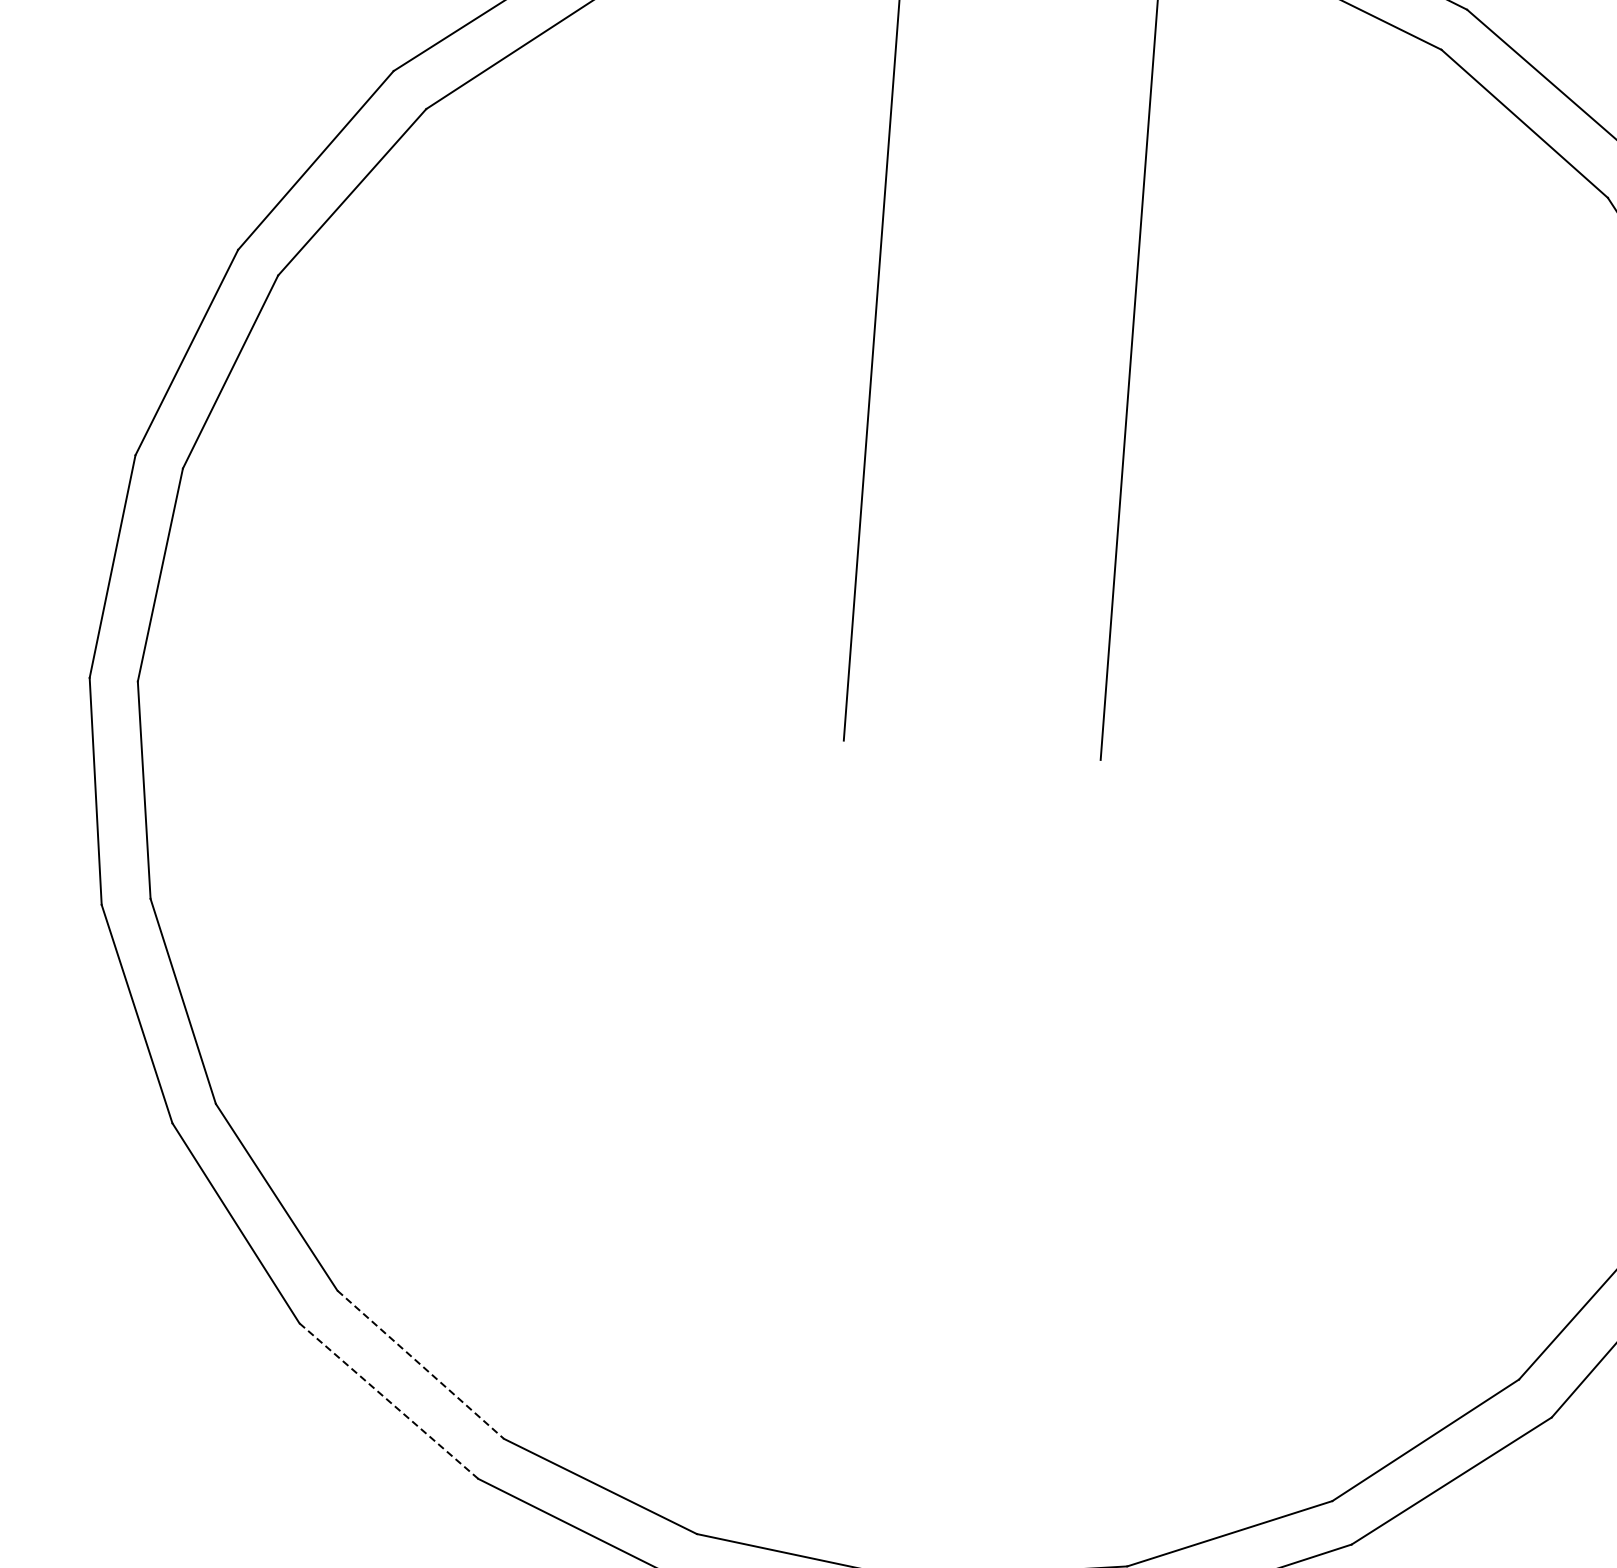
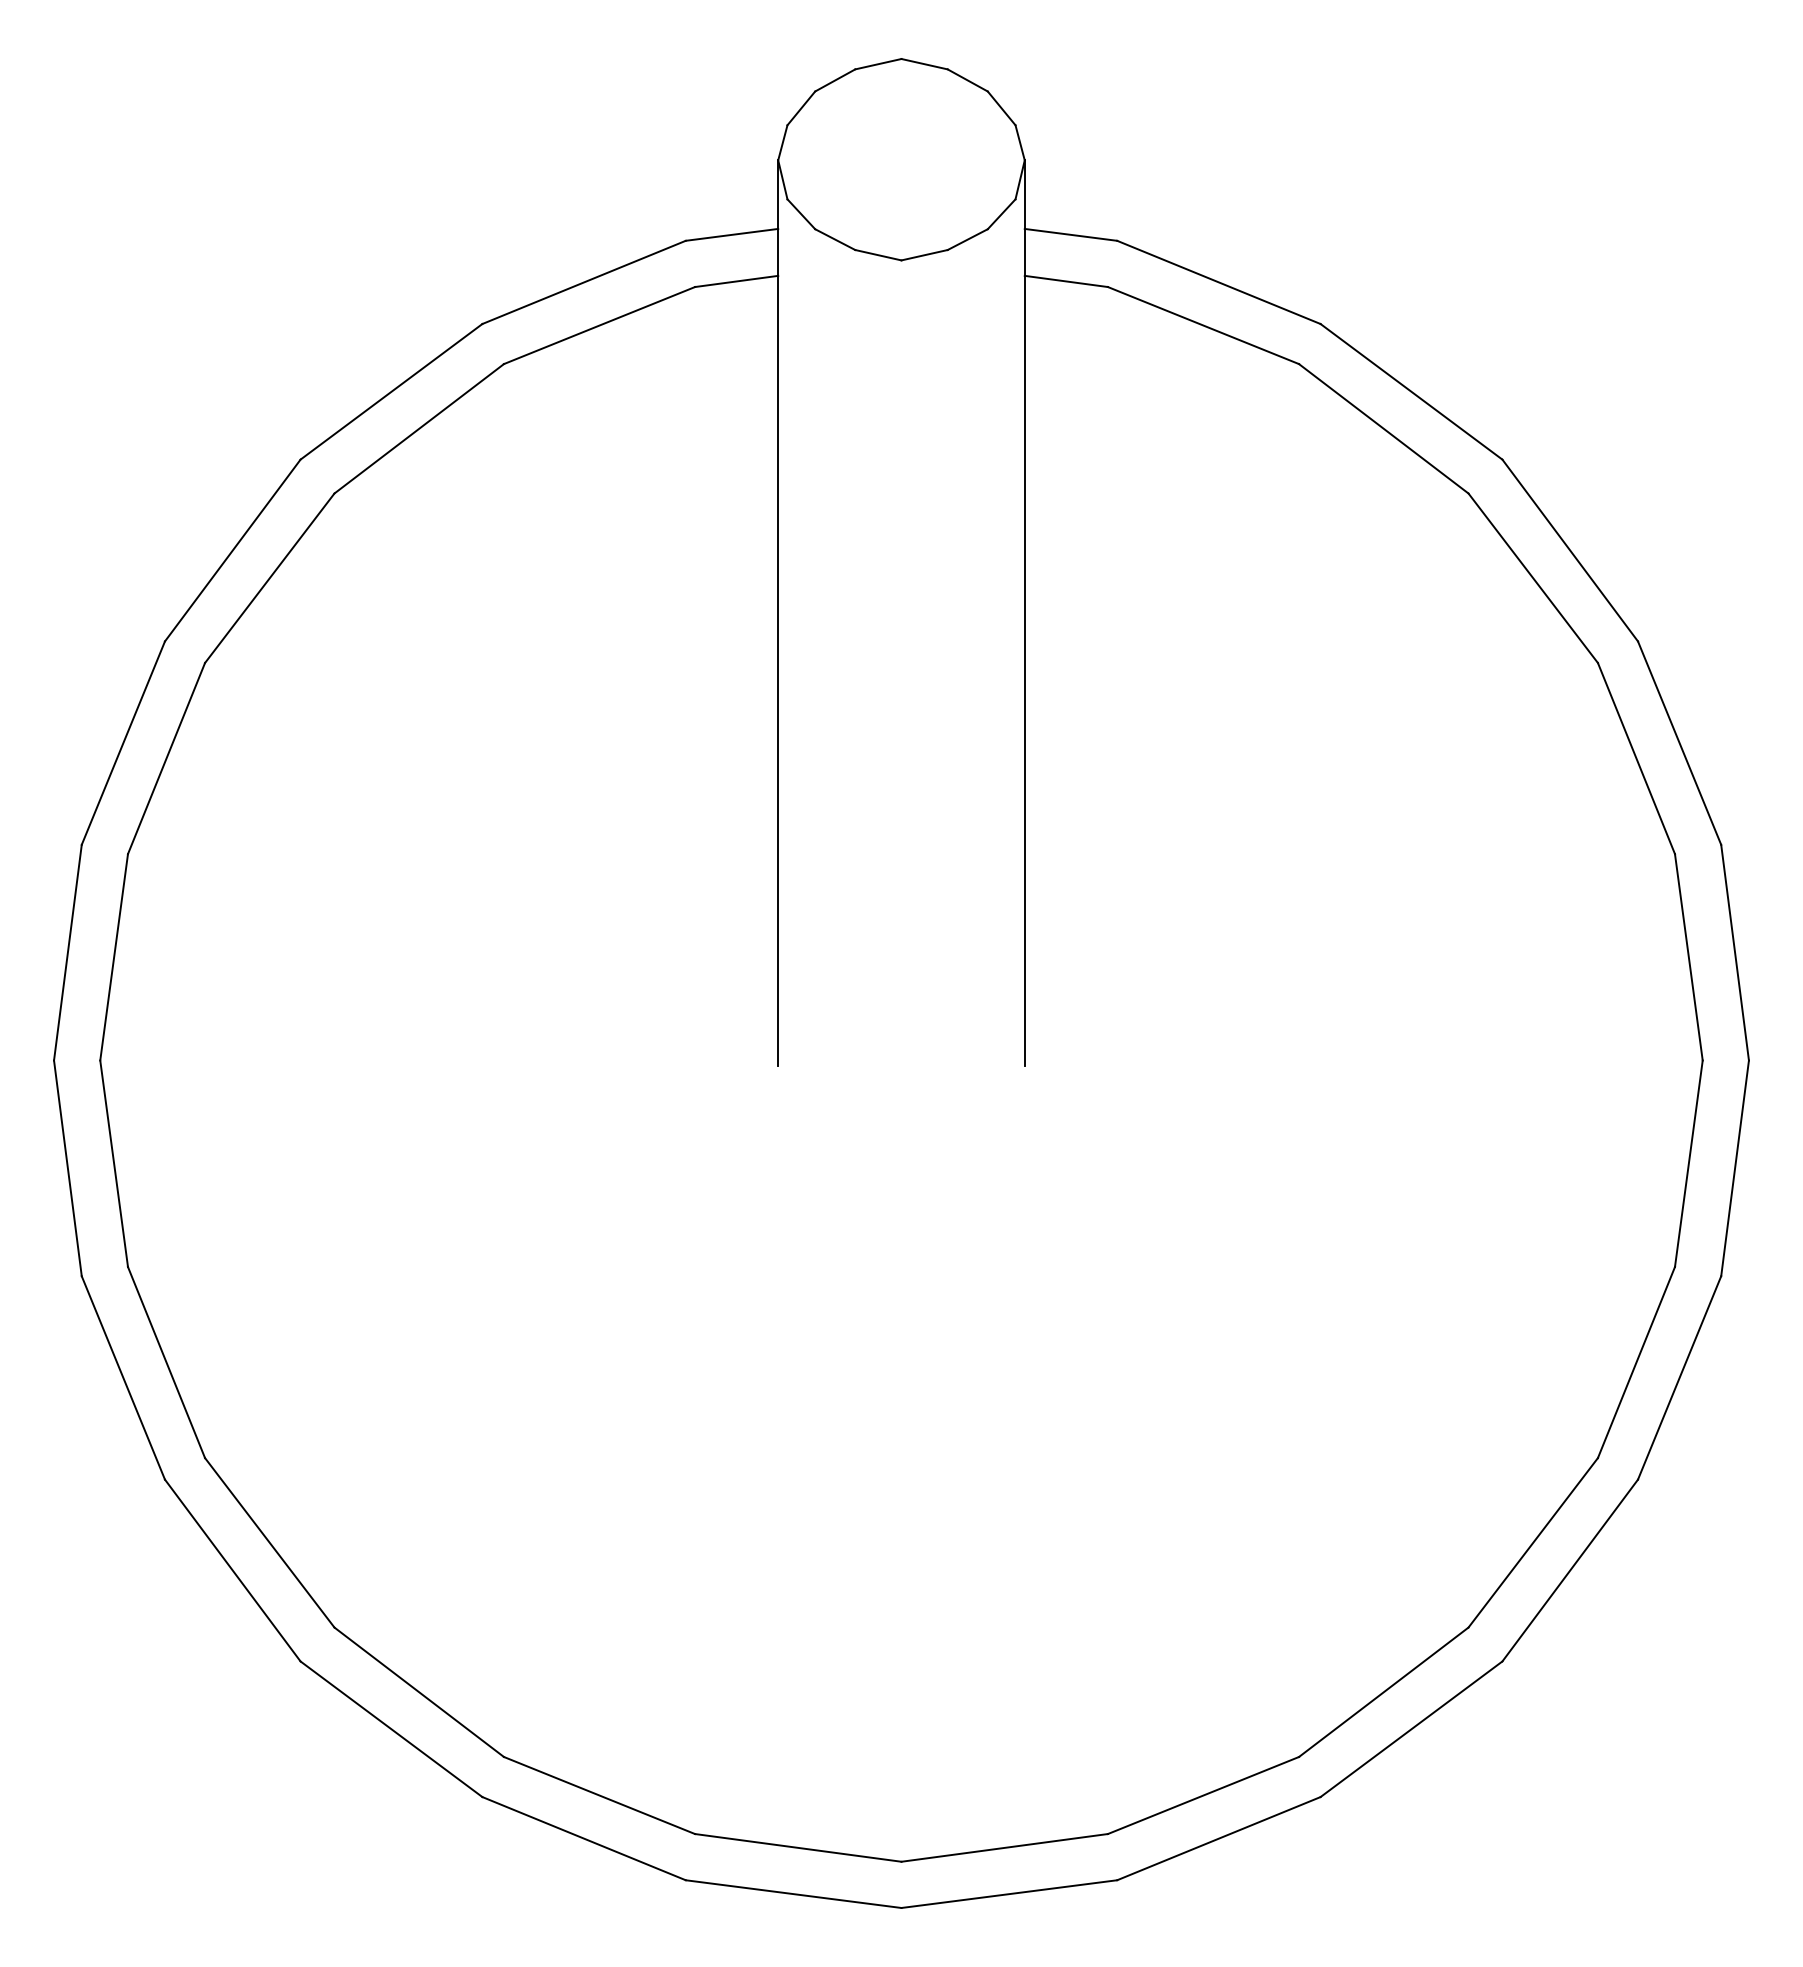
line: (420, 1365) -> (419, 1692), dashed -> solid
line: (388, 1401) -> (391, 1729), dashed -> solid

